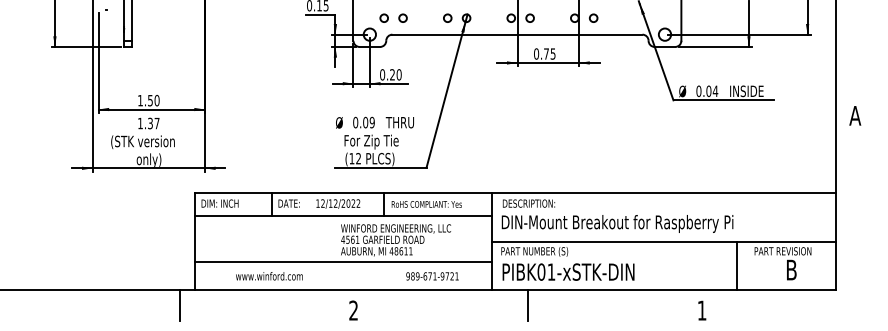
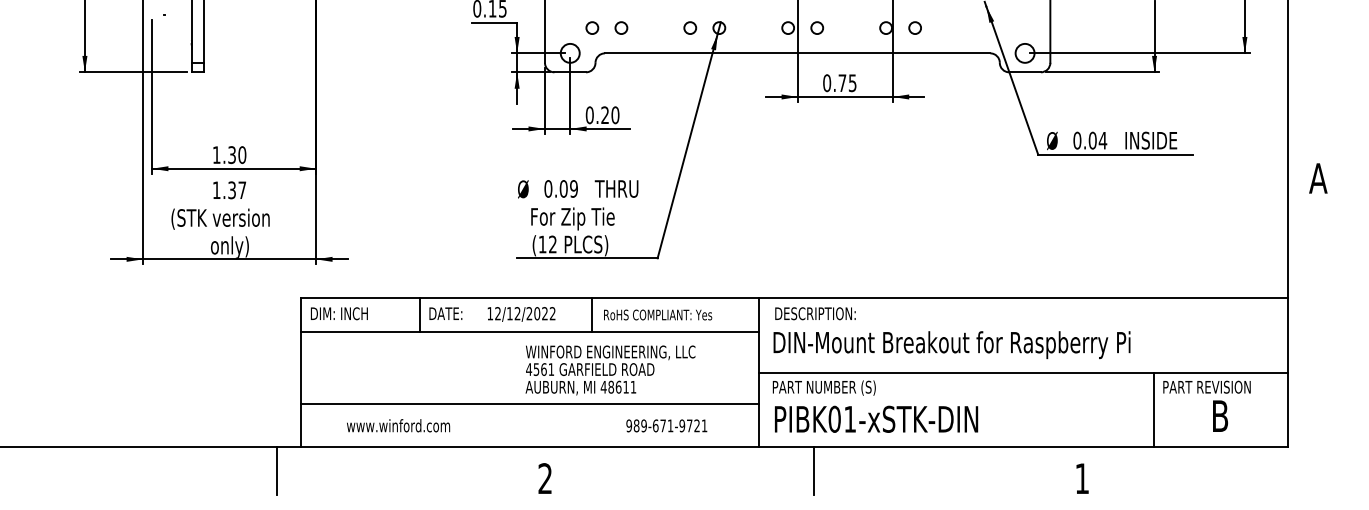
text: (150, 99) -> (232, 153), 1.50 -> 1.30
line: (737, 265) -> (1153, 409), moved
text: (269, 276) -> (398, 426), moved

